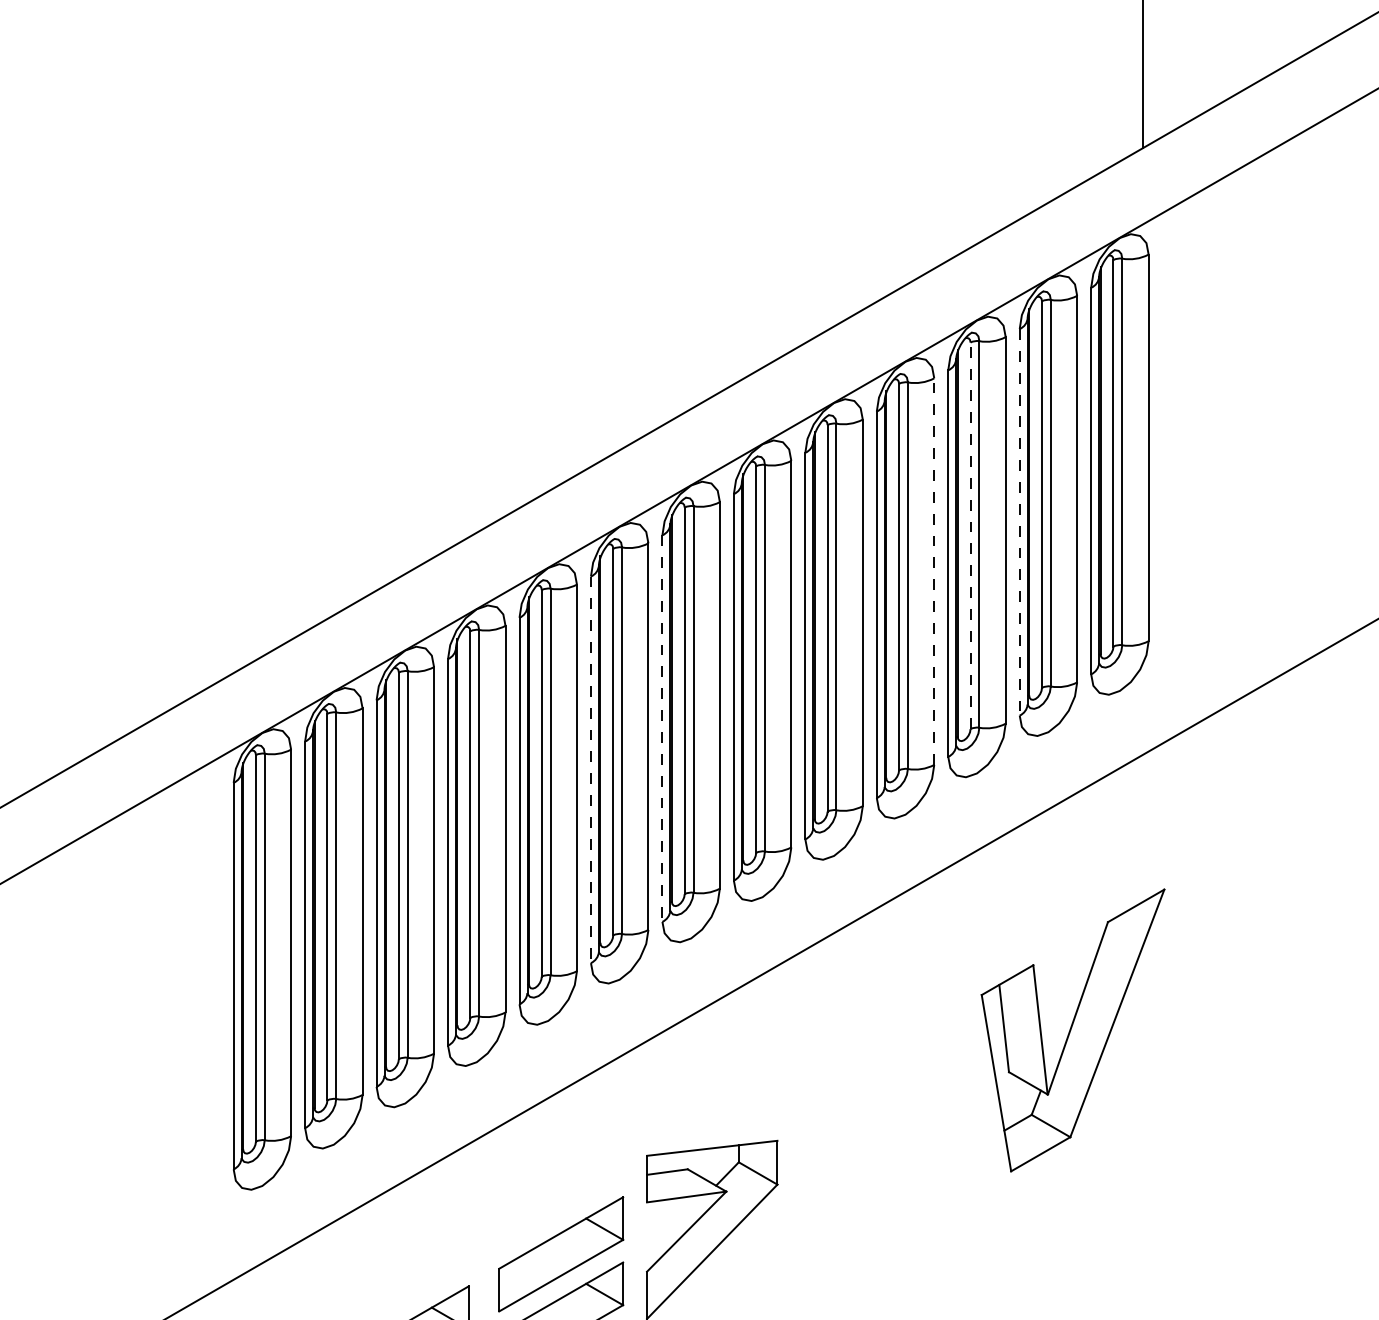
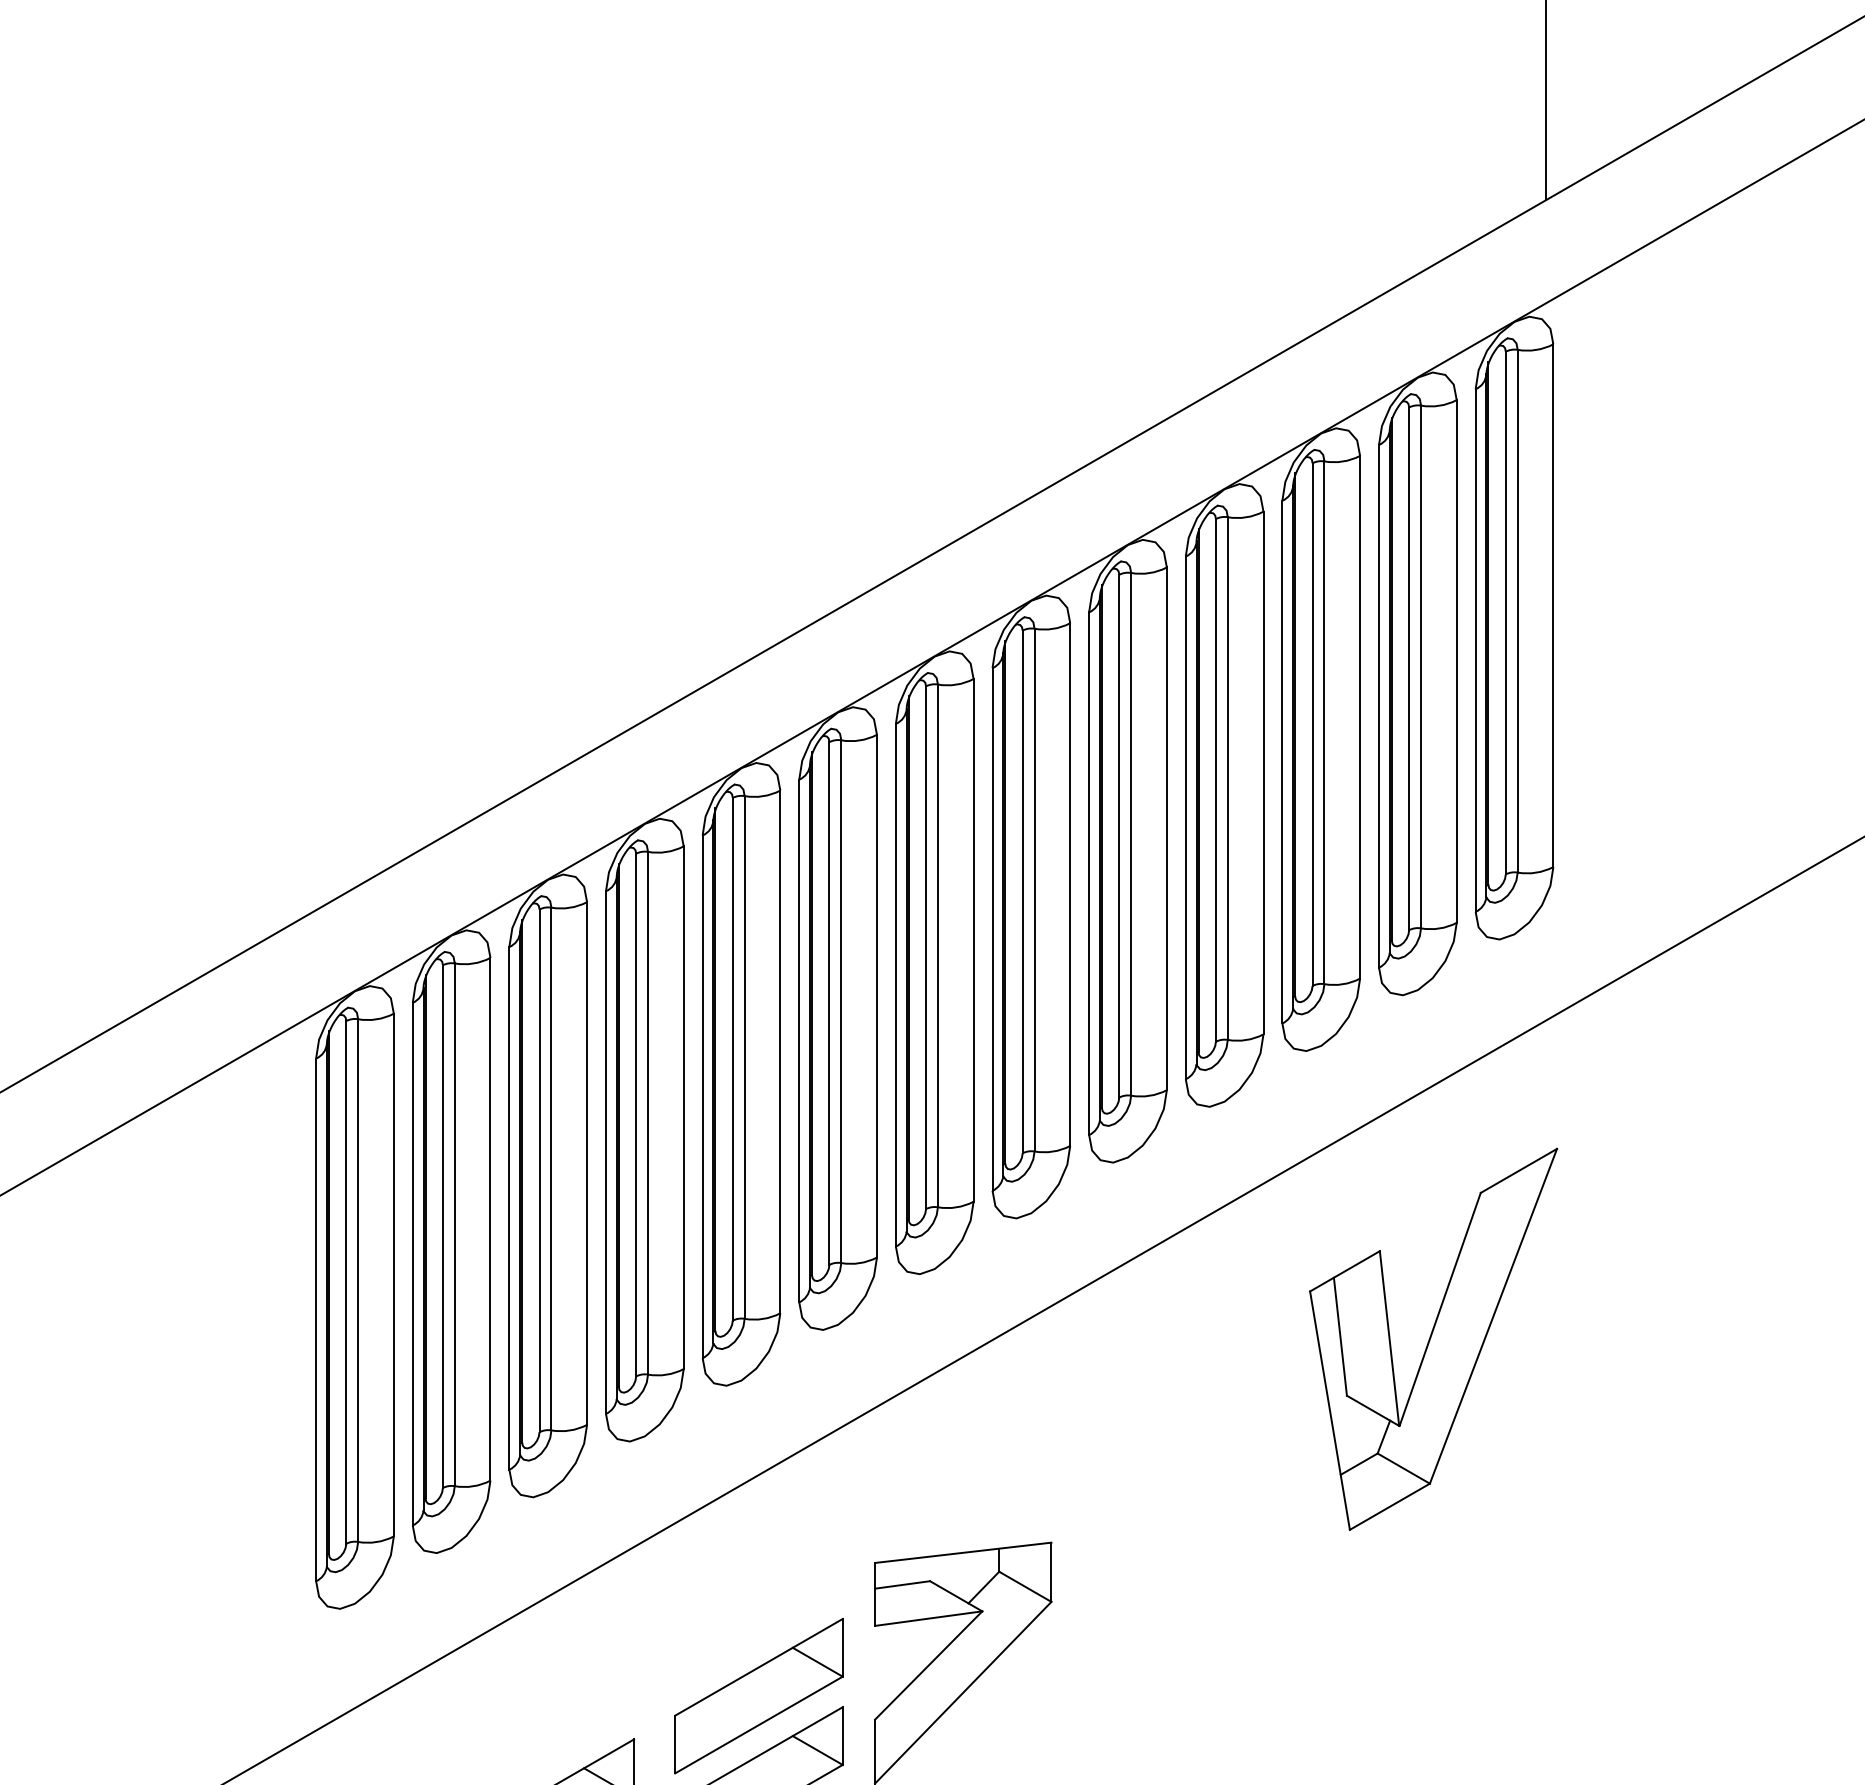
line: (1019, 522) -> (1378, 706), dashed -> solid
line: (970, 535) -> (1312, 724), dashed -> solid
line: (934, 571) -> (1263, 772), dashed -> solid
line: (662, 729) -> (895, 986), dashed -> solid
line: (590, 770) -> (798, 1041), dashed -> solid
part: (1072, 1030) -> (1432, 1339), moved

